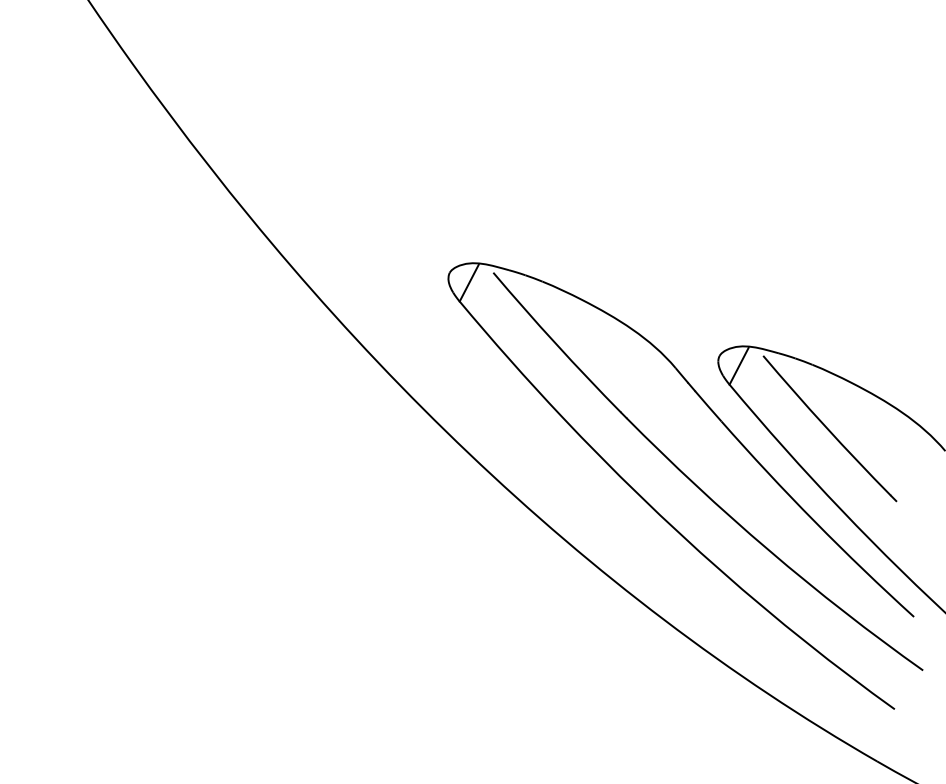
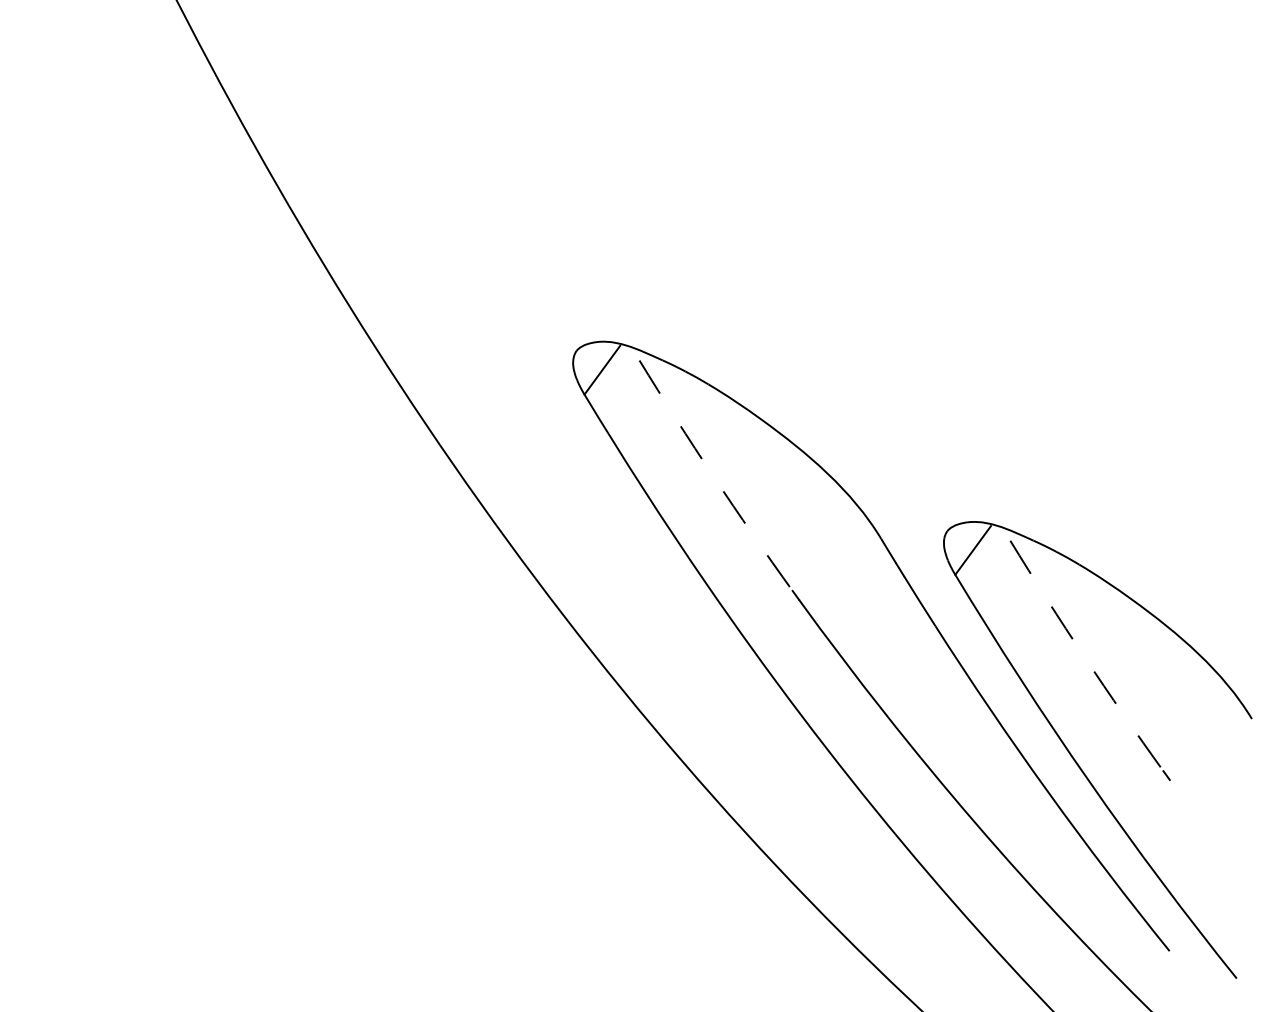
arc: (555, 343) -> (713, 476), solid -> dashed
arc: (825, 427) -> (1084, 658), solid -> dashed

